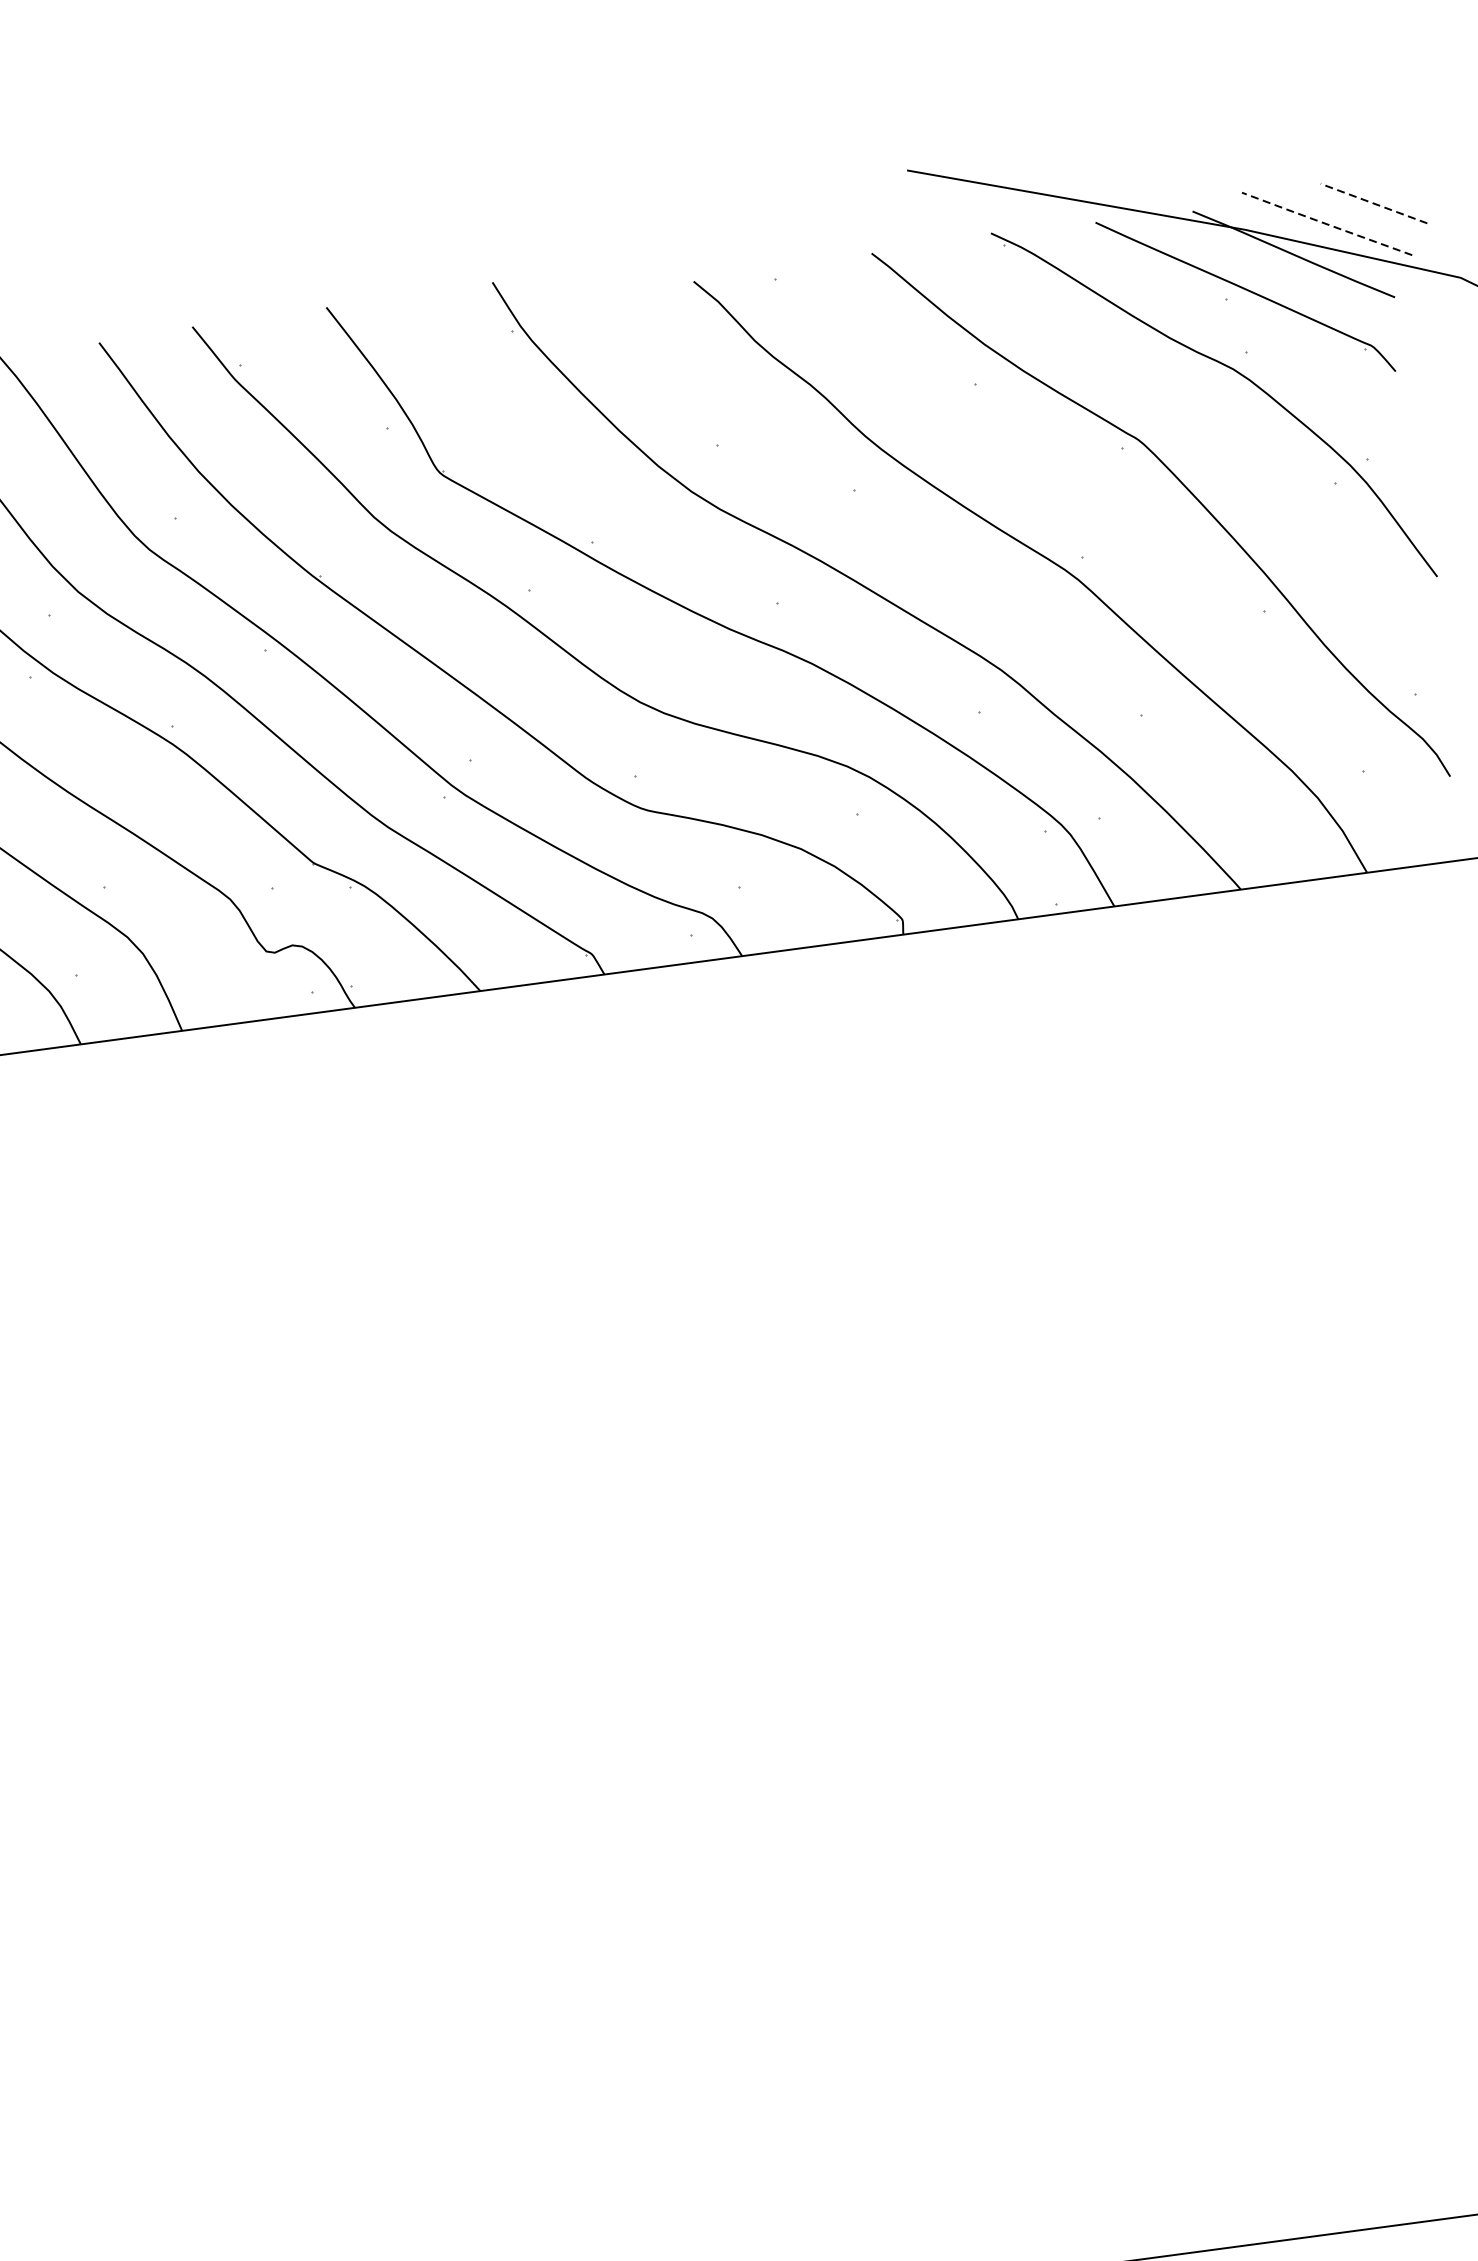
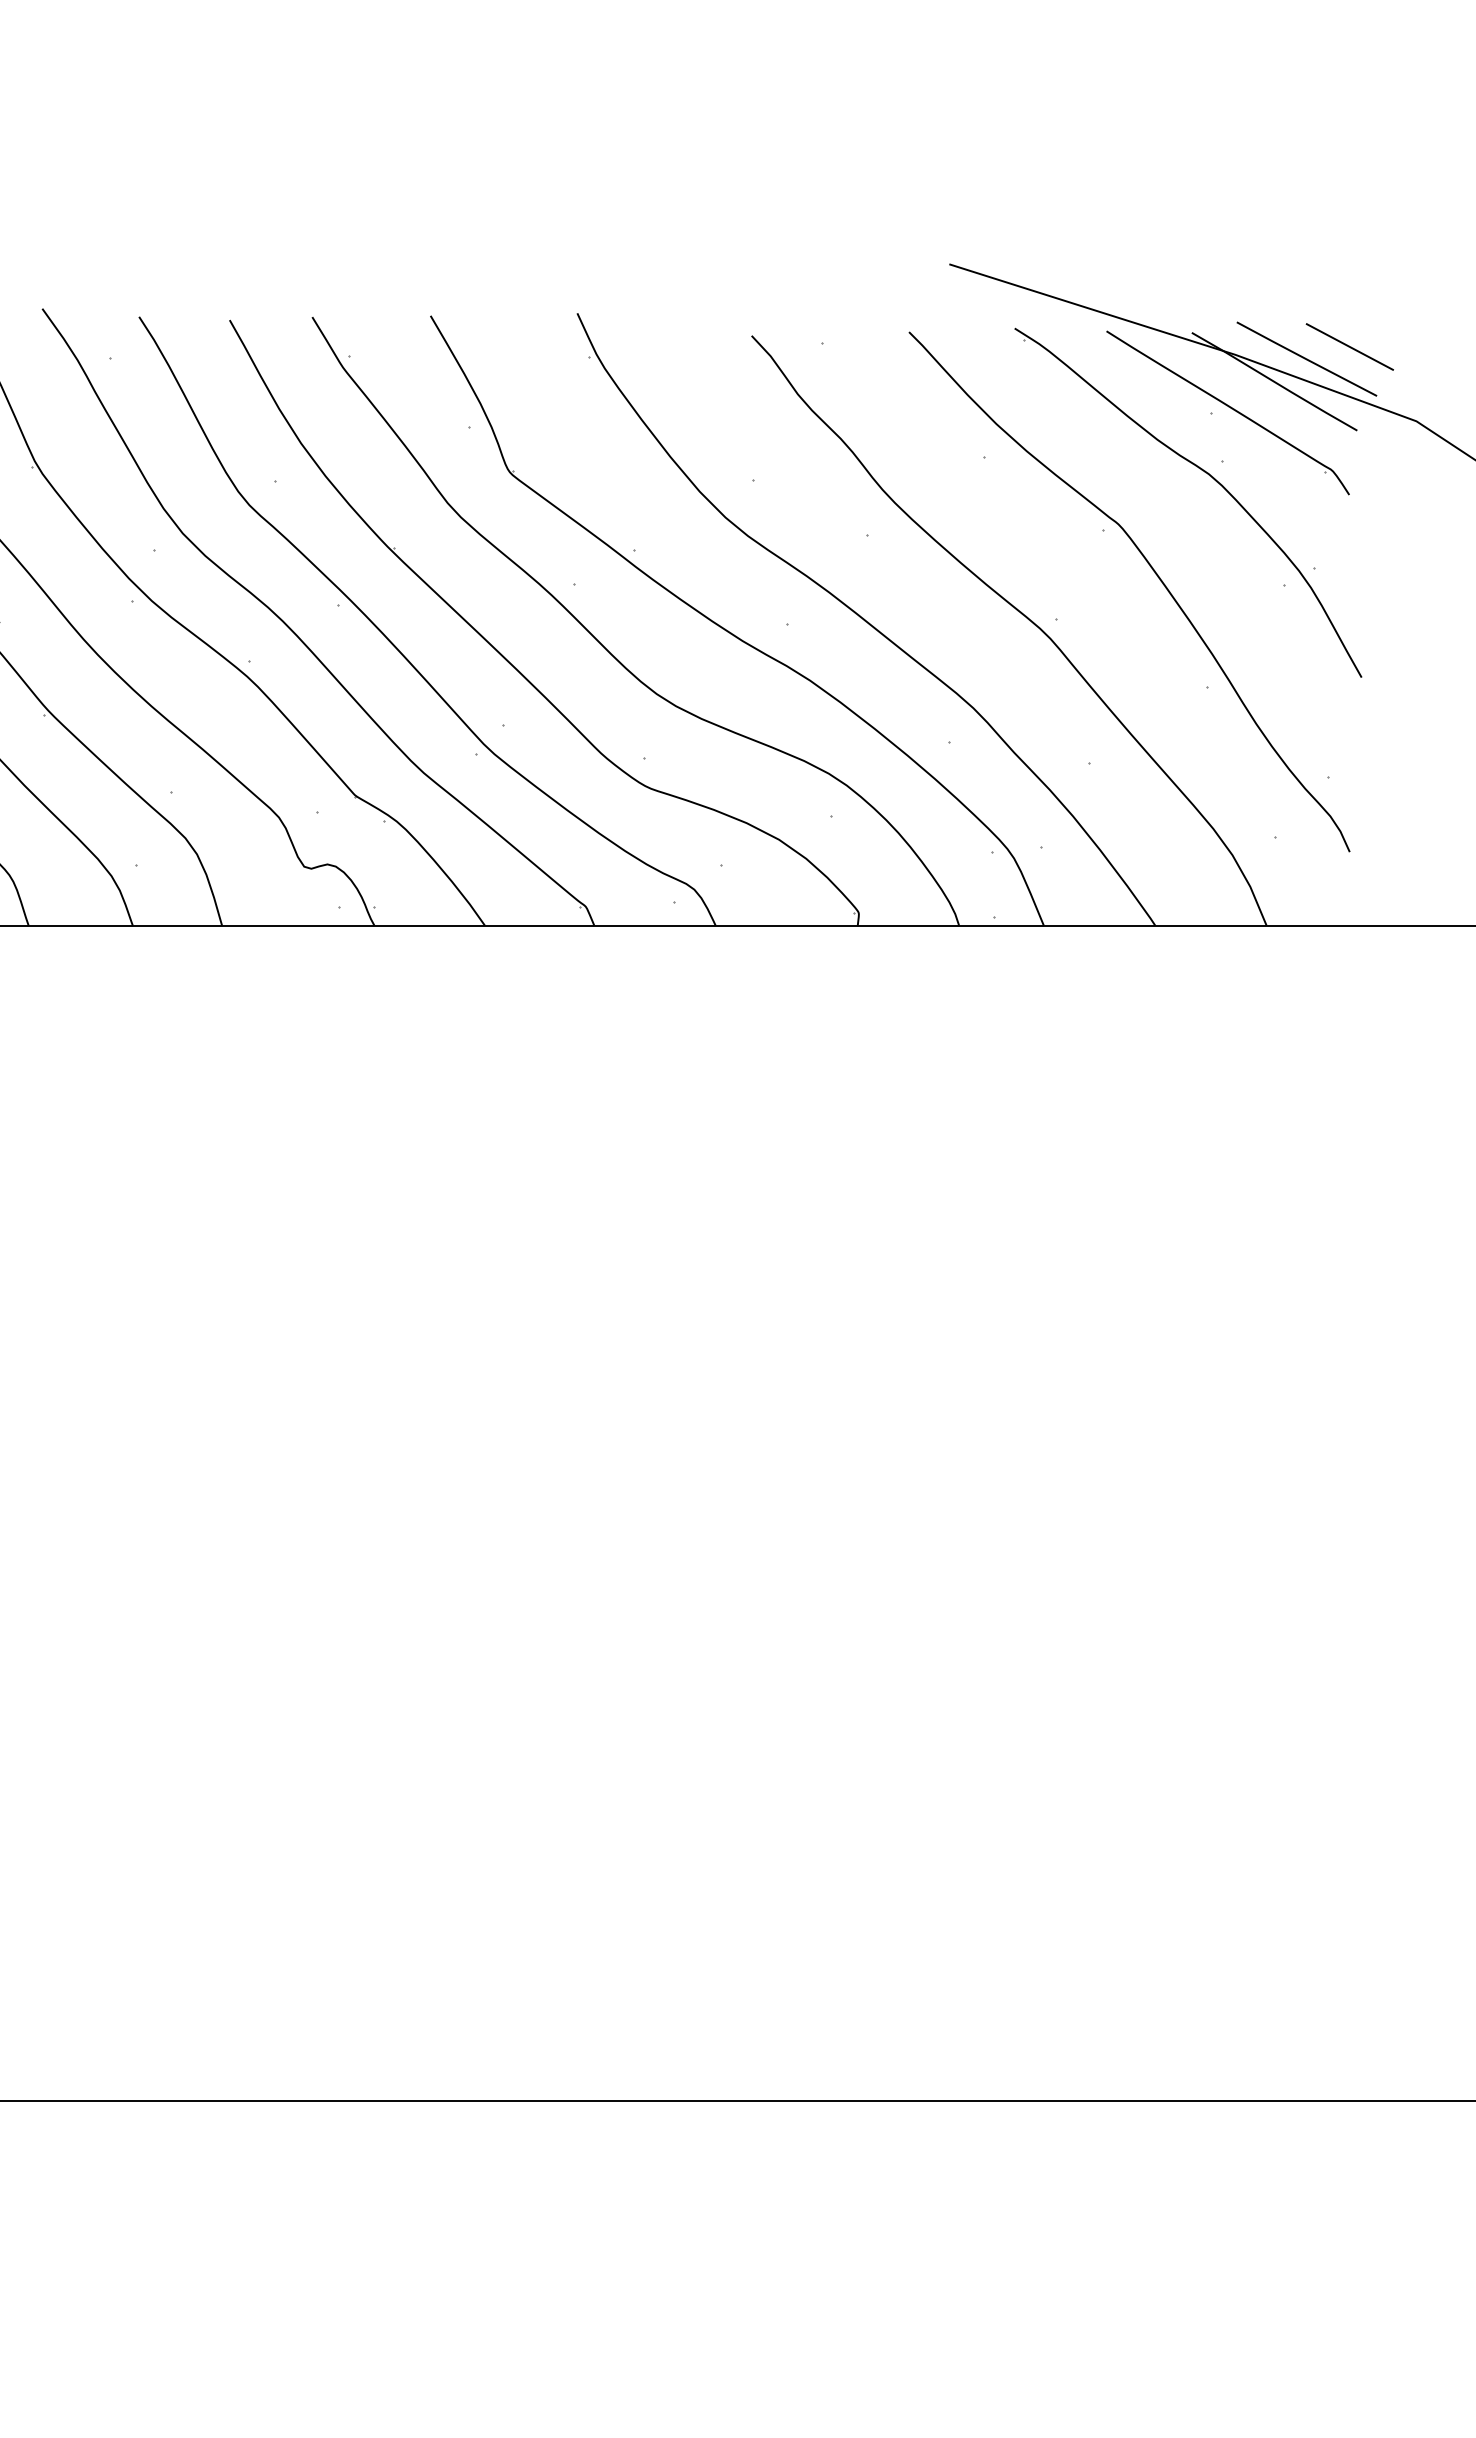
line: (1373, 204) -> (1349, 347), dashed -> solid
line: (1326, 224) -> (1306, 359), dashed -> solid

